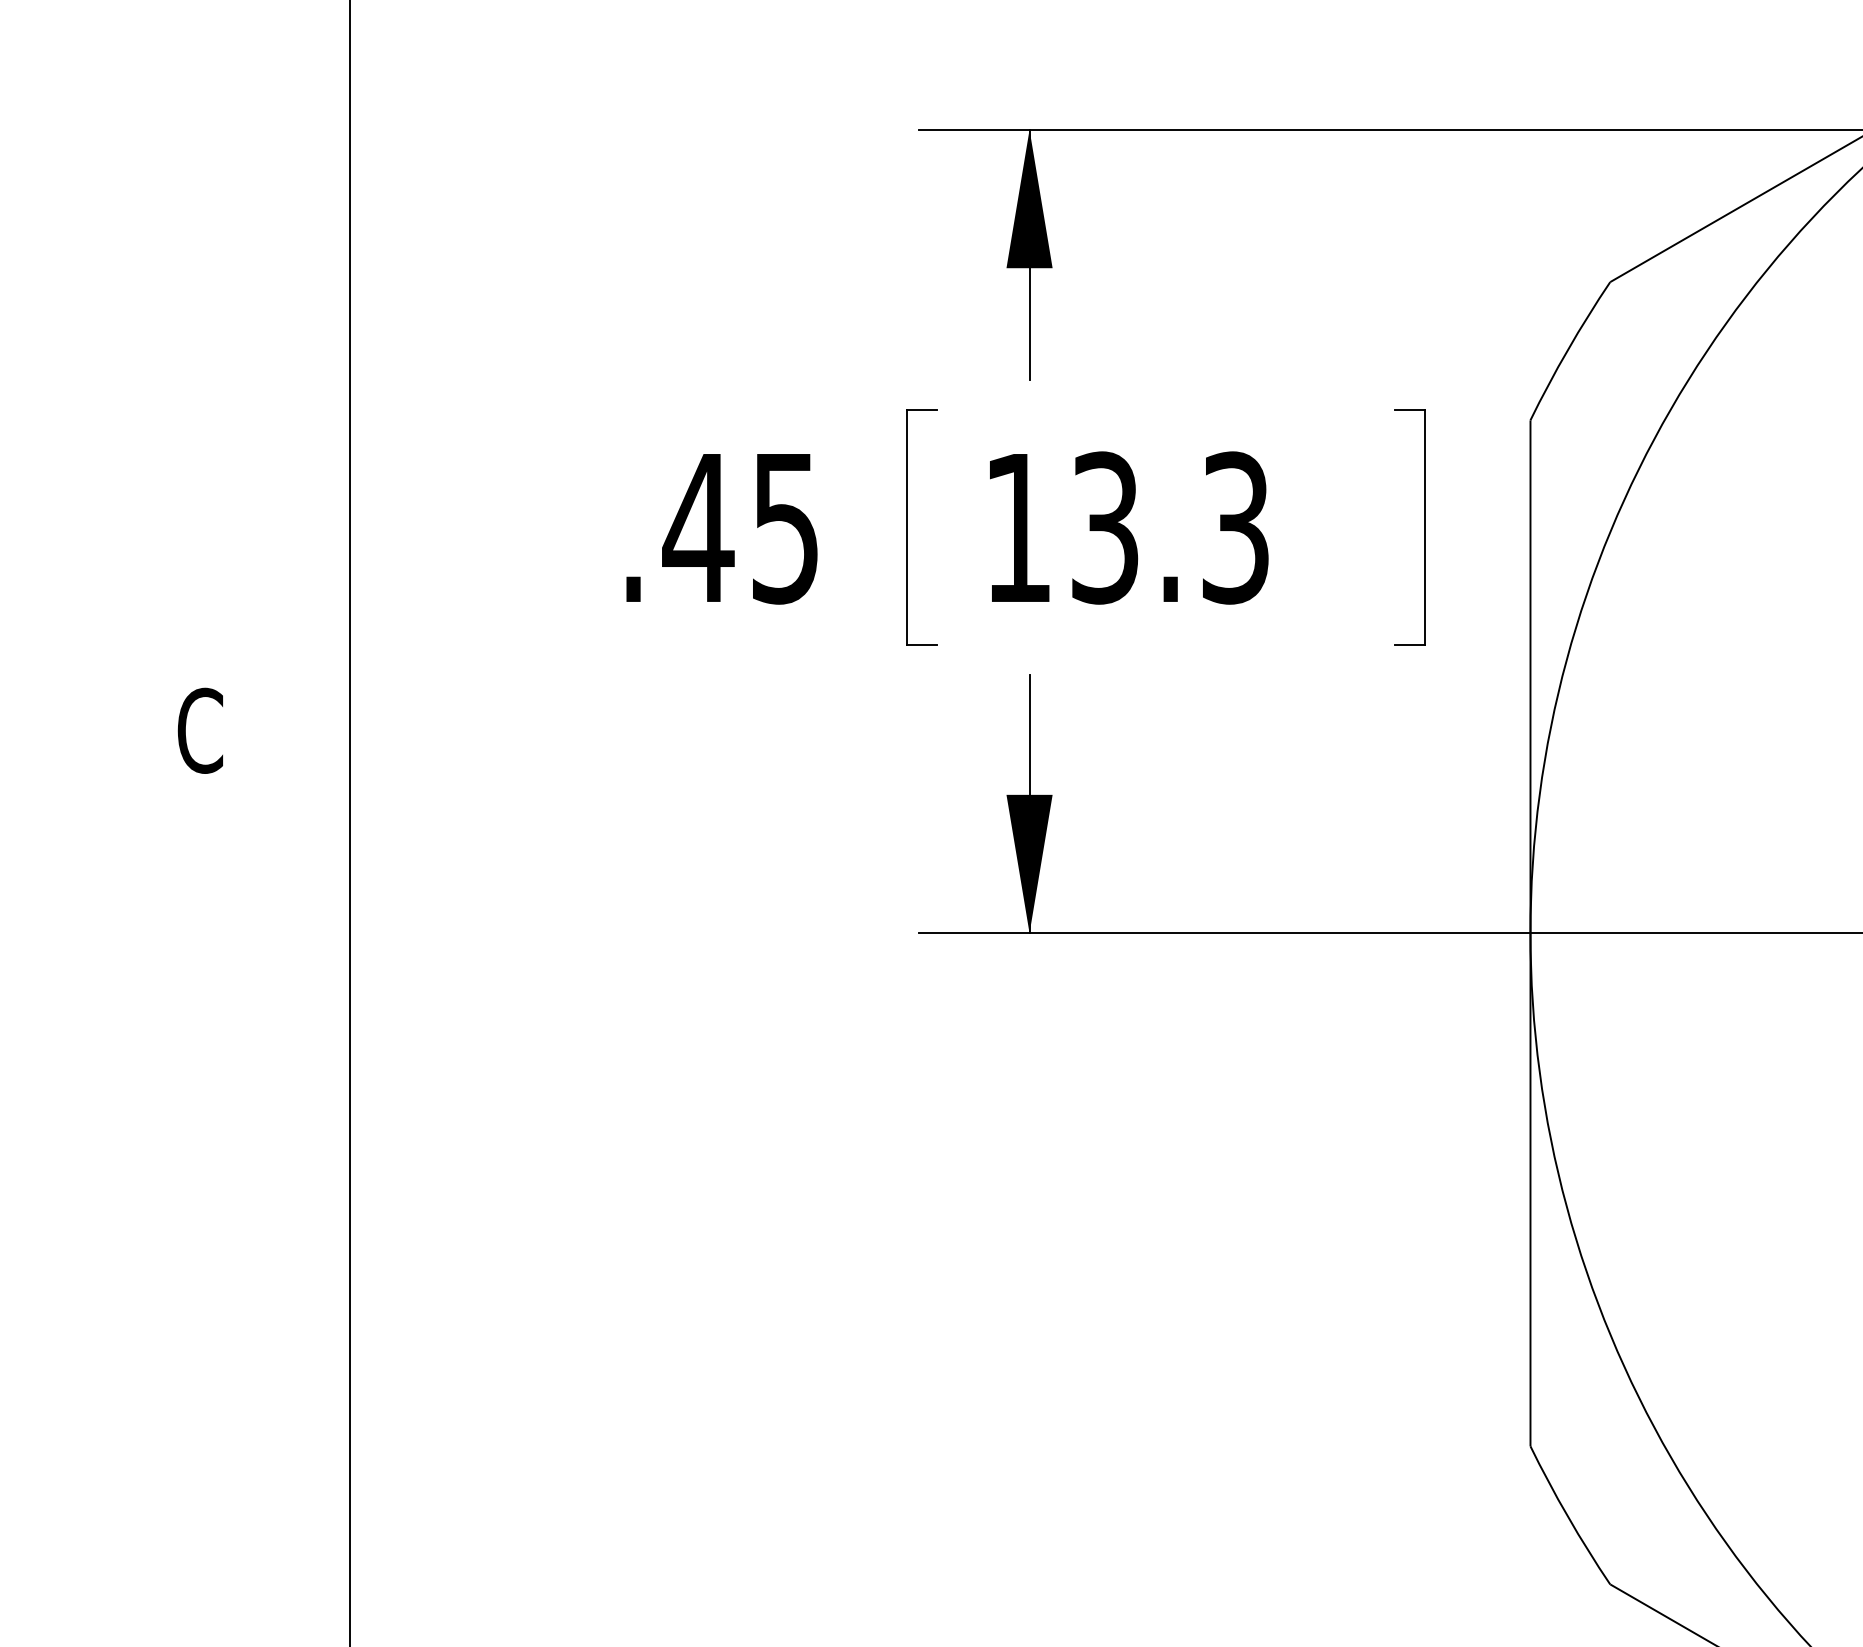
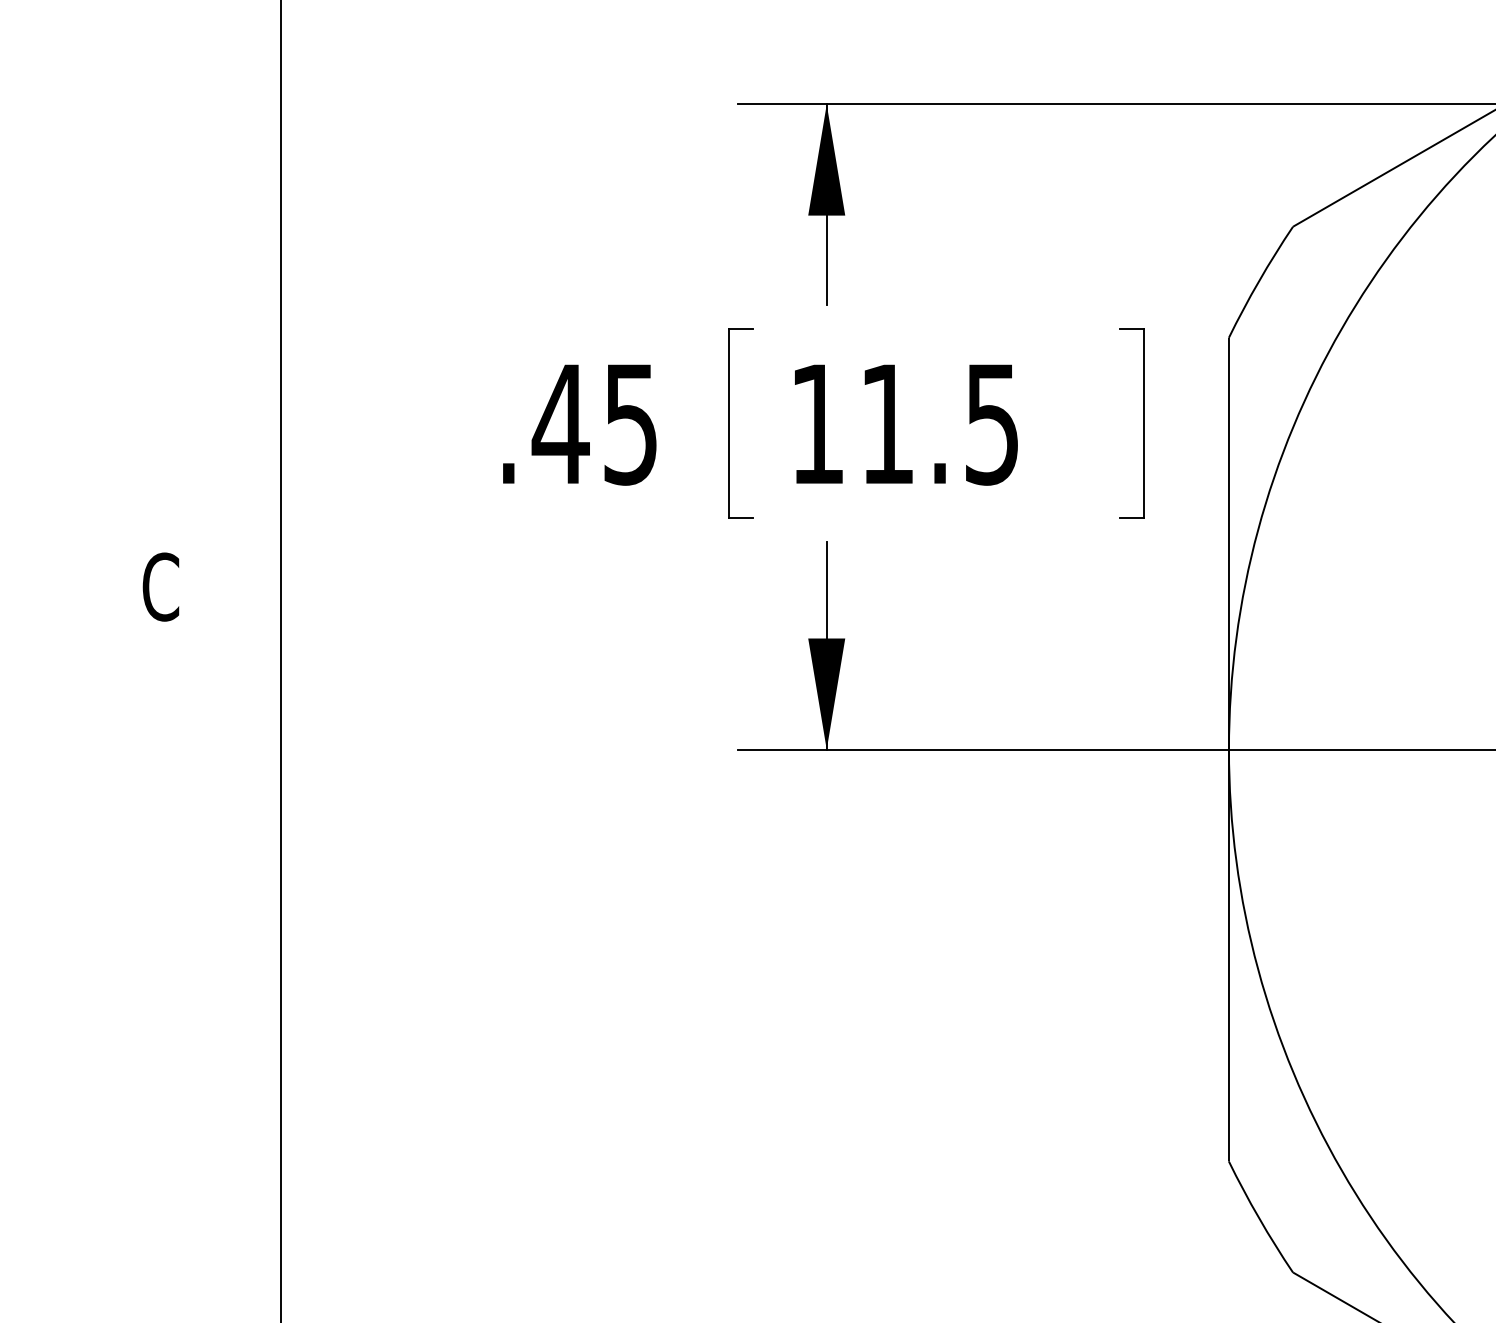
text: (1170, 527) -> (939, 423), 13.3 -> 11.5

